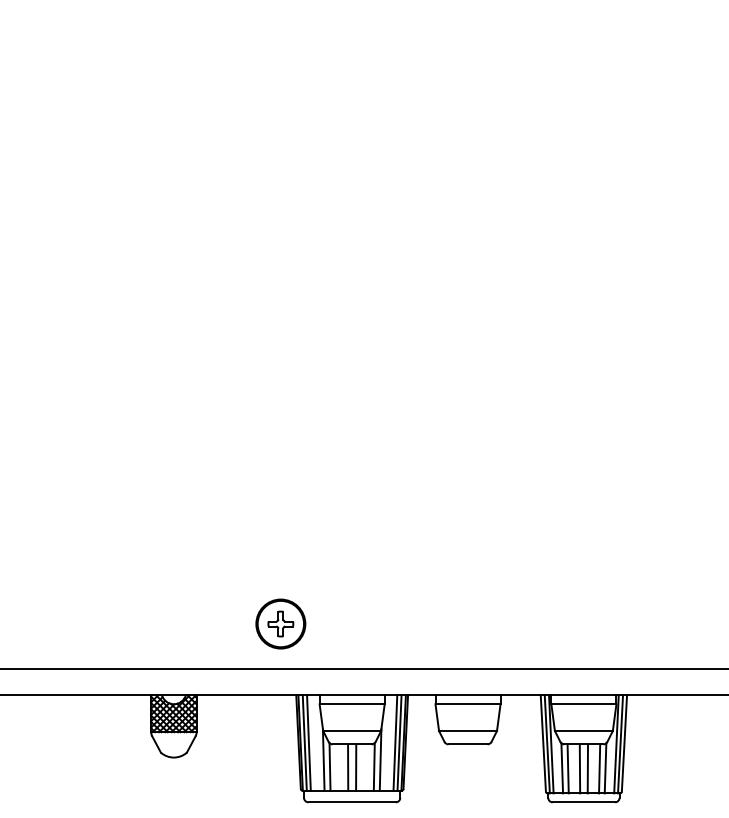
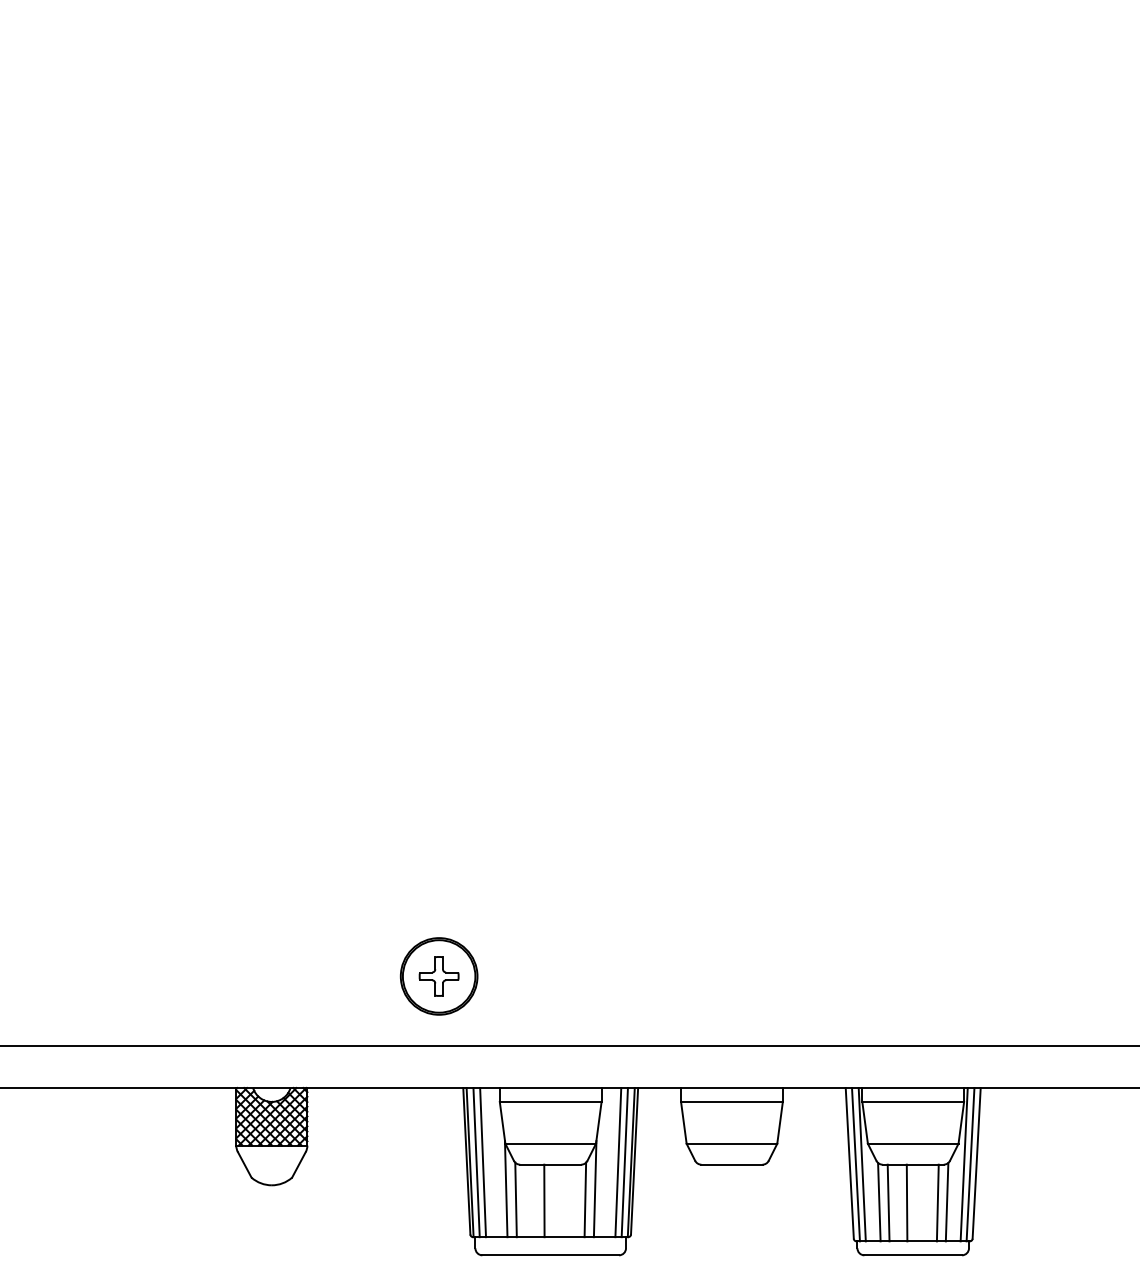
line: (356, 767) -> (557, 1200), removed
line: (587, 768) -> (918, 1202), removed

